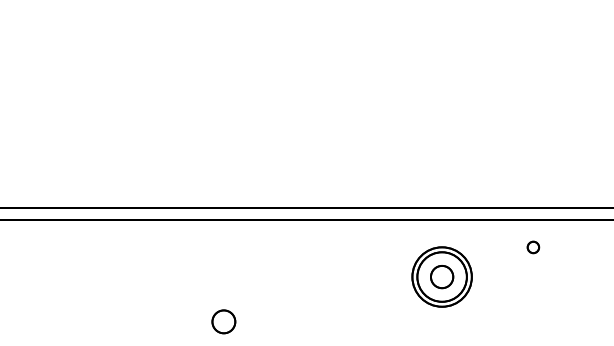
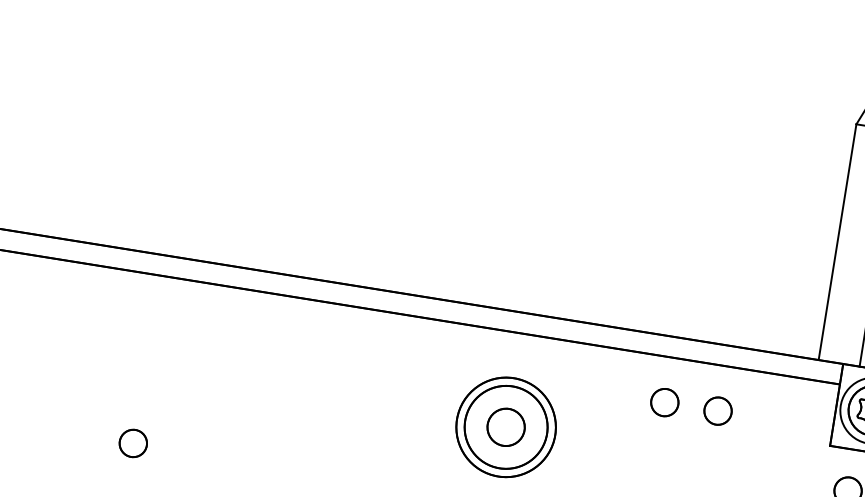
circle: (533, 247) -> (665, 402), size x1.43
circle: (565, 247) -> (717, 411), added
circle: (223, 321) -> (132, 442), size x0.71

